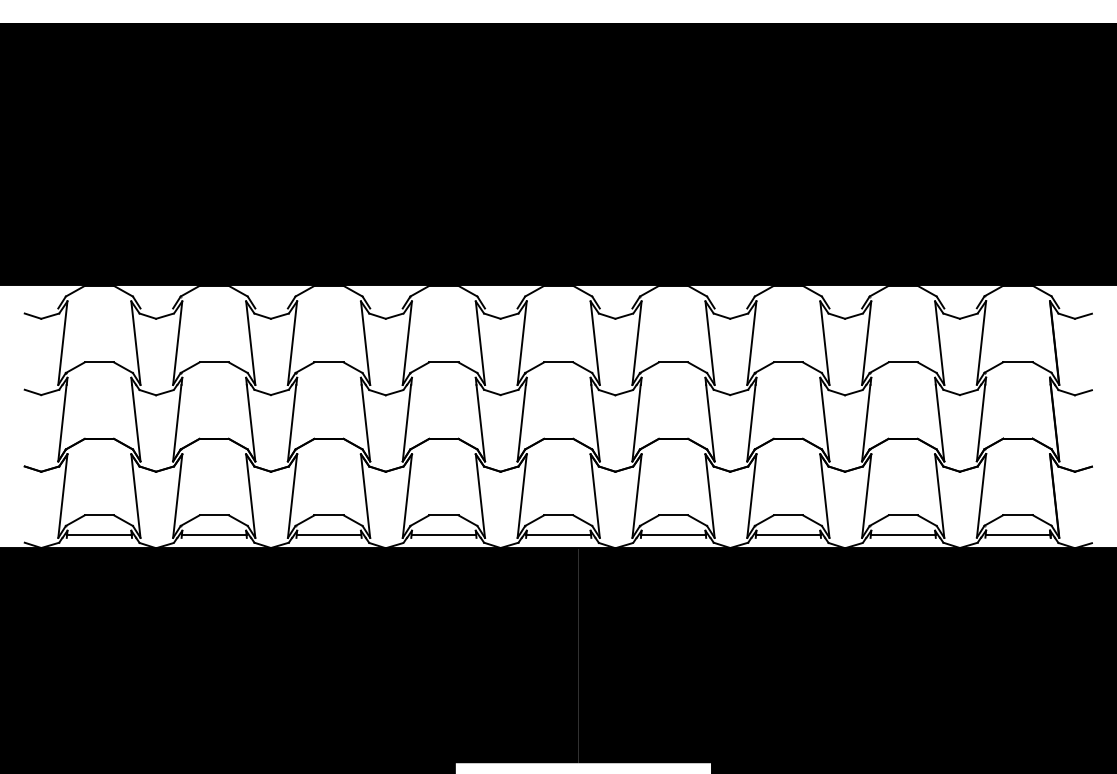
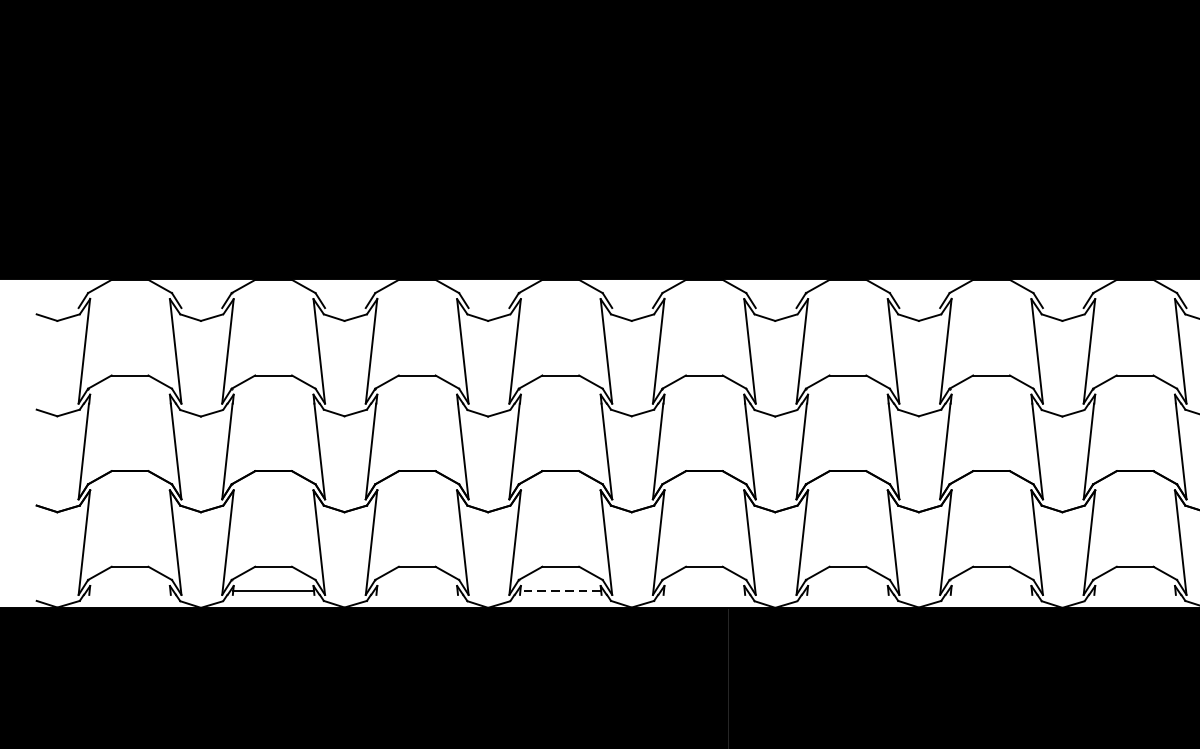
line: (99, 534) -> (130, 590), removed
line: (328, 534) -> (416, 590), removed
line: (443, 534) -> (560, 590), solid -> dashed
line: (558, 534) -> (704, 590), removed
line: (673, 534) -> (847, 590), removed
line: (788, 534) -> (991, 590), removed
line: (902, 534) -> (1134, 590), removed

